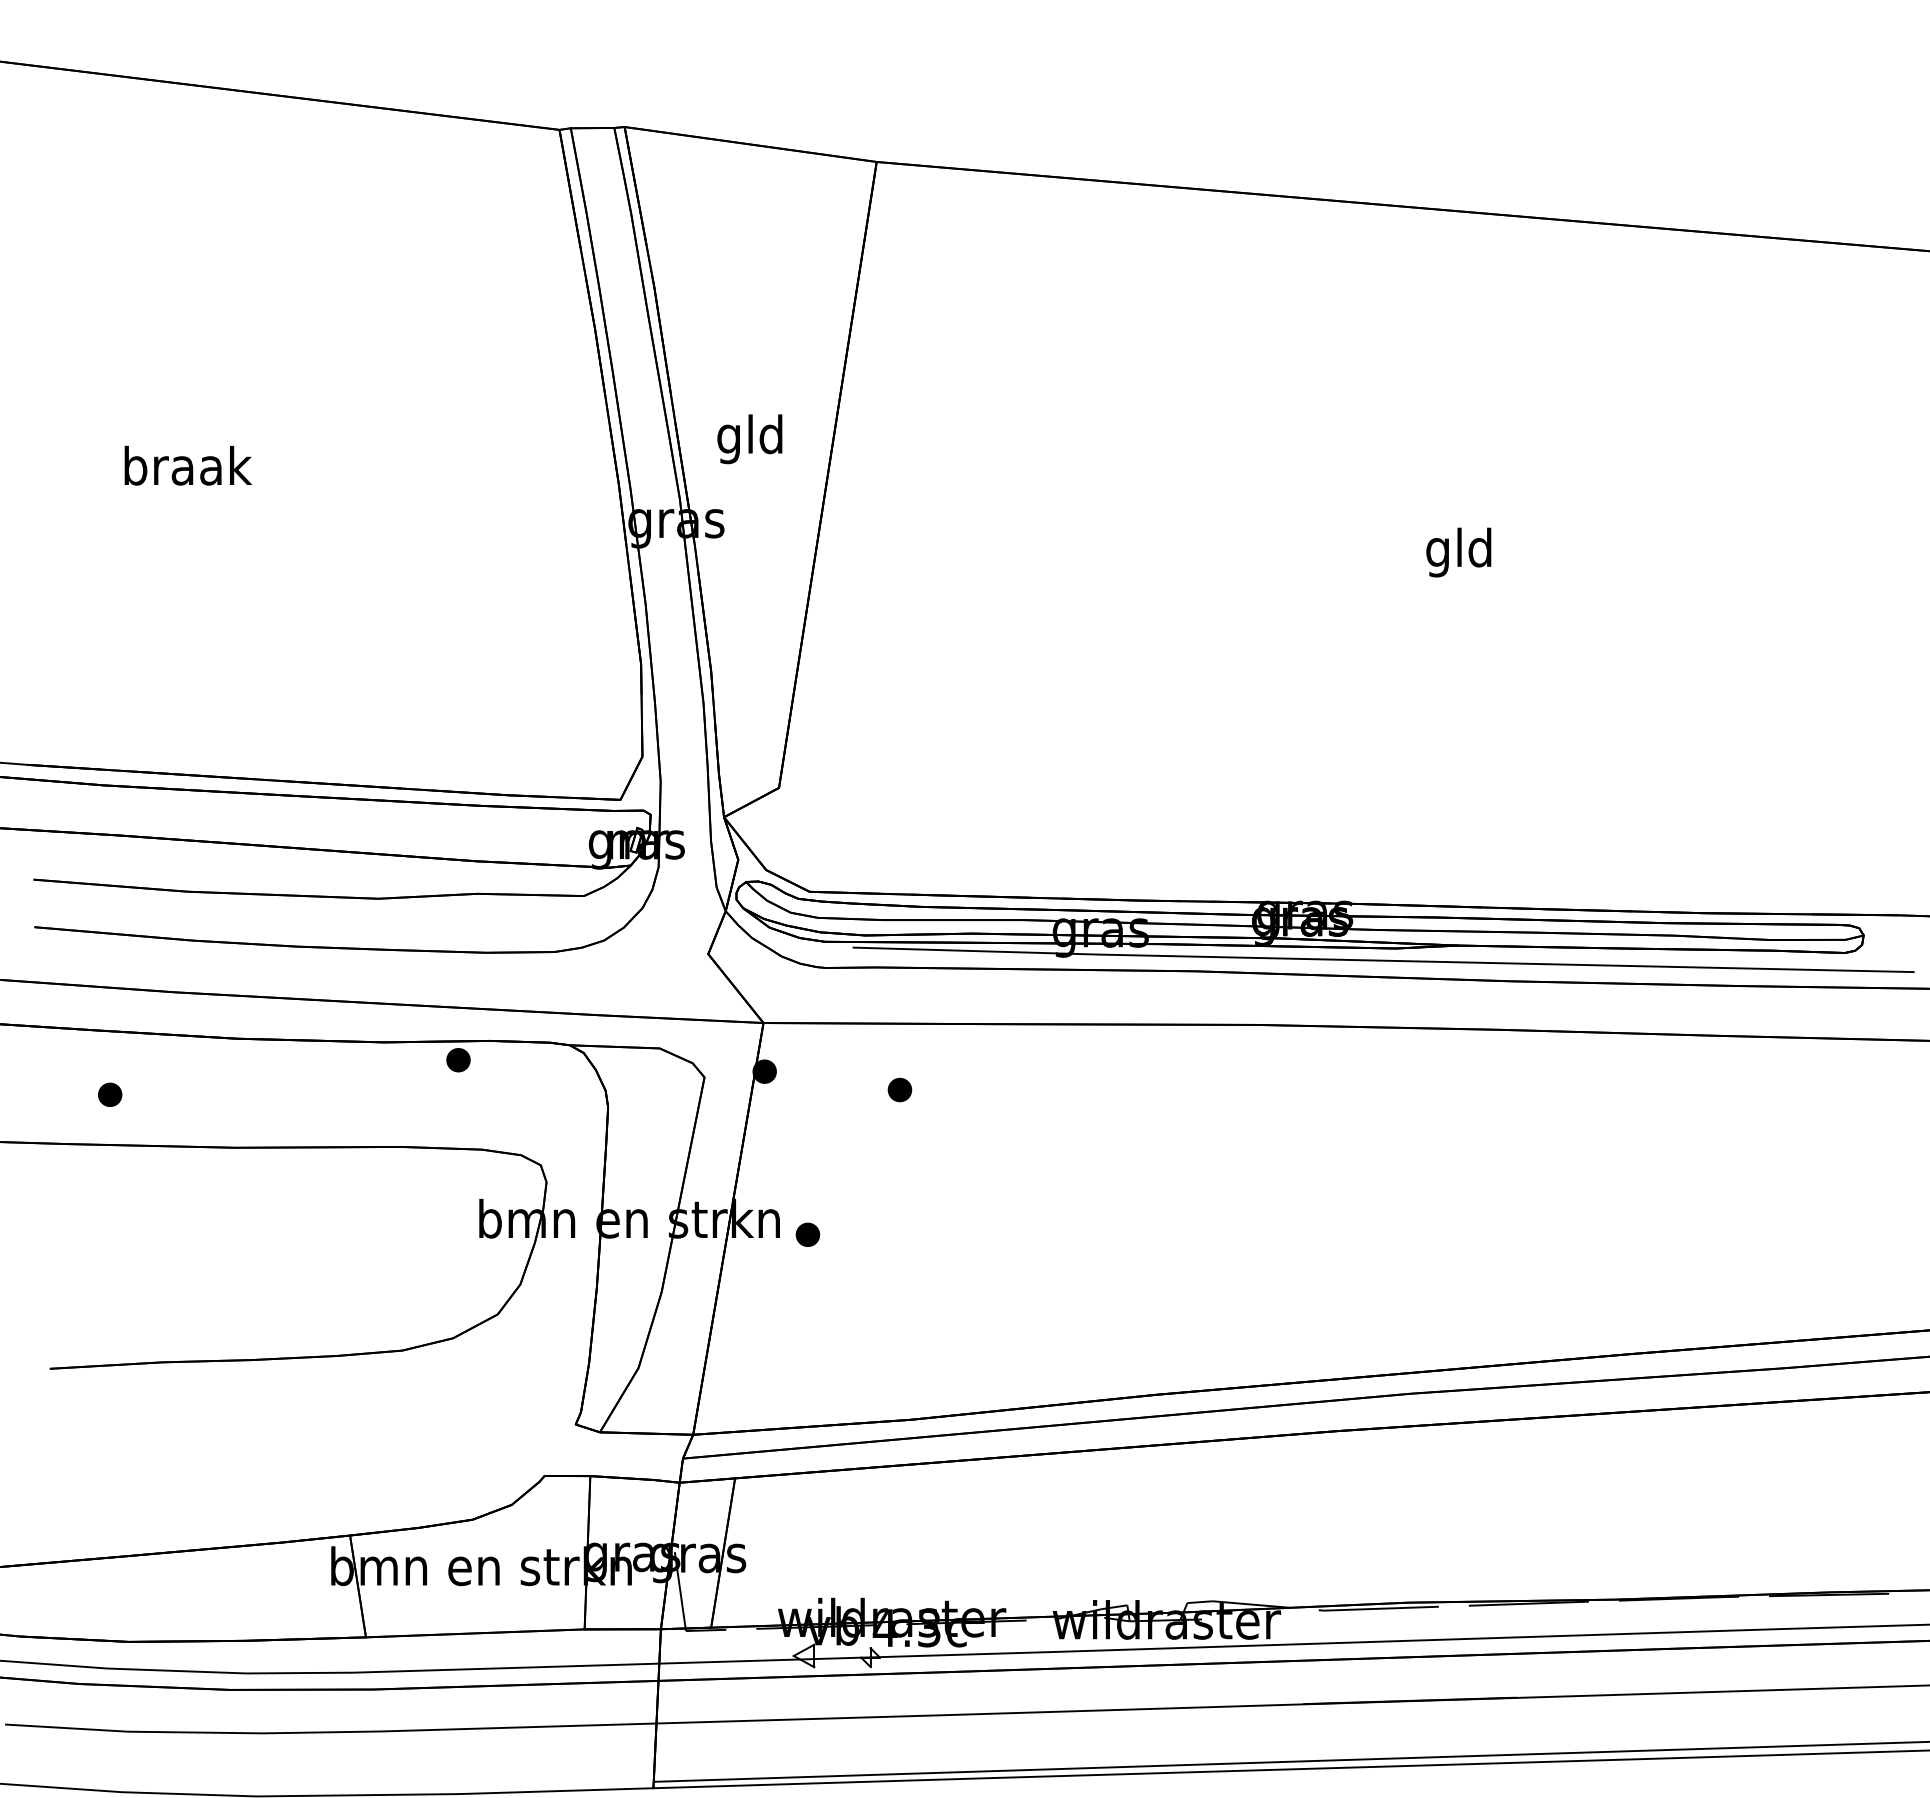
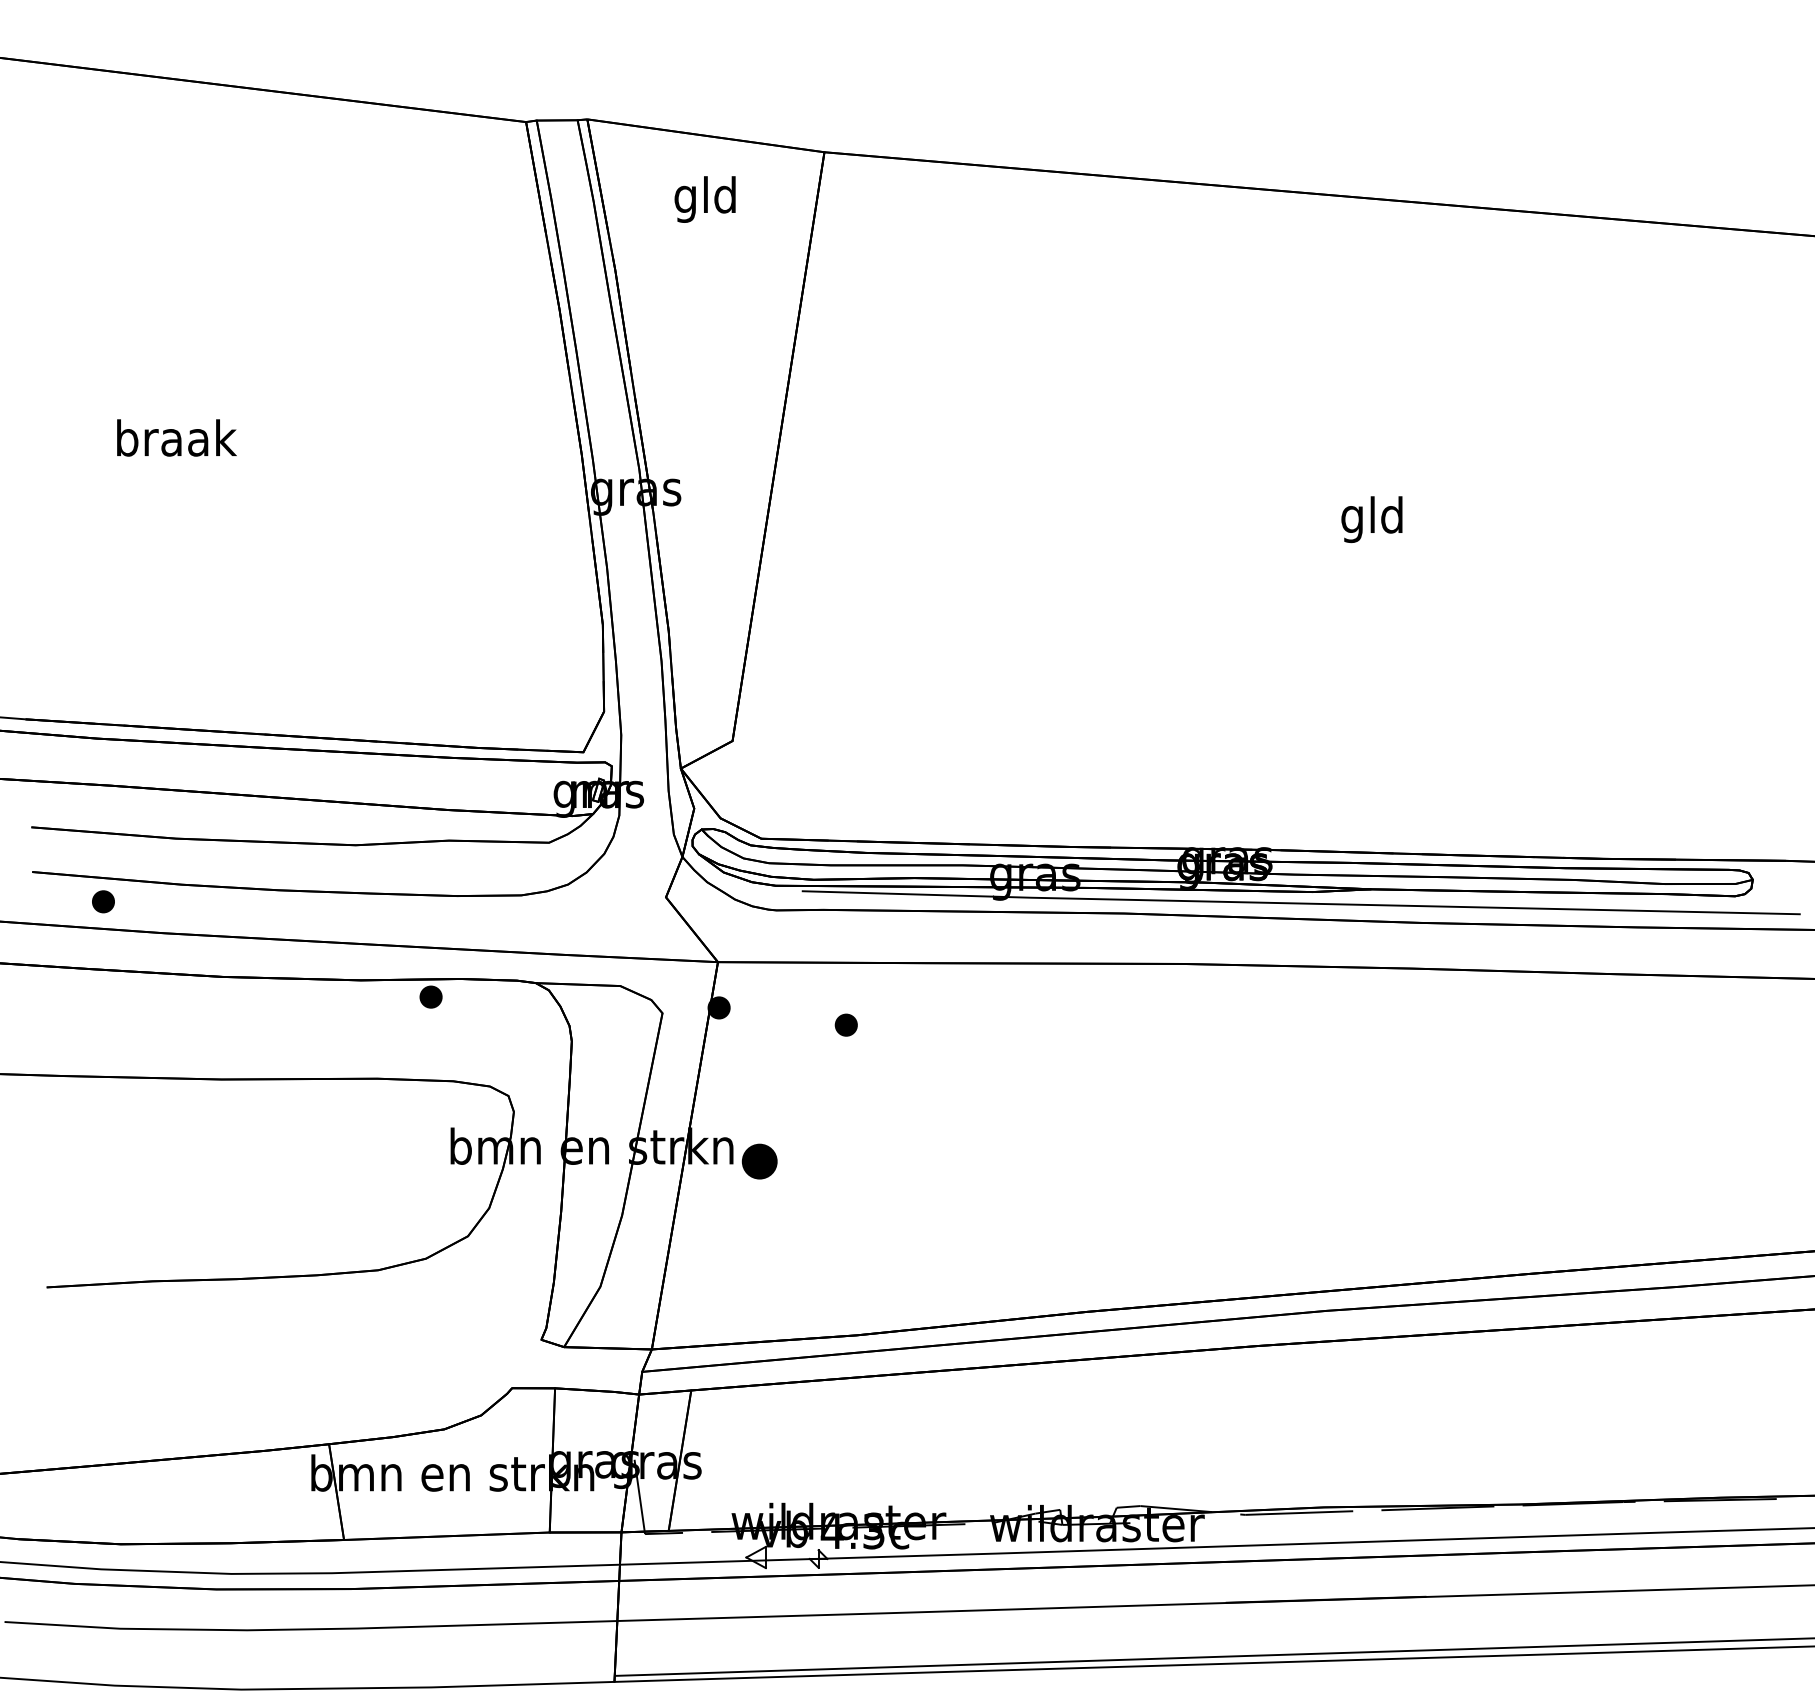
text: (749, 439) -> (704, 199), moved
part: (110, 1094) -> (103, 901), moved
part: (807, 1234) -> (759, 1161), size x1.6

